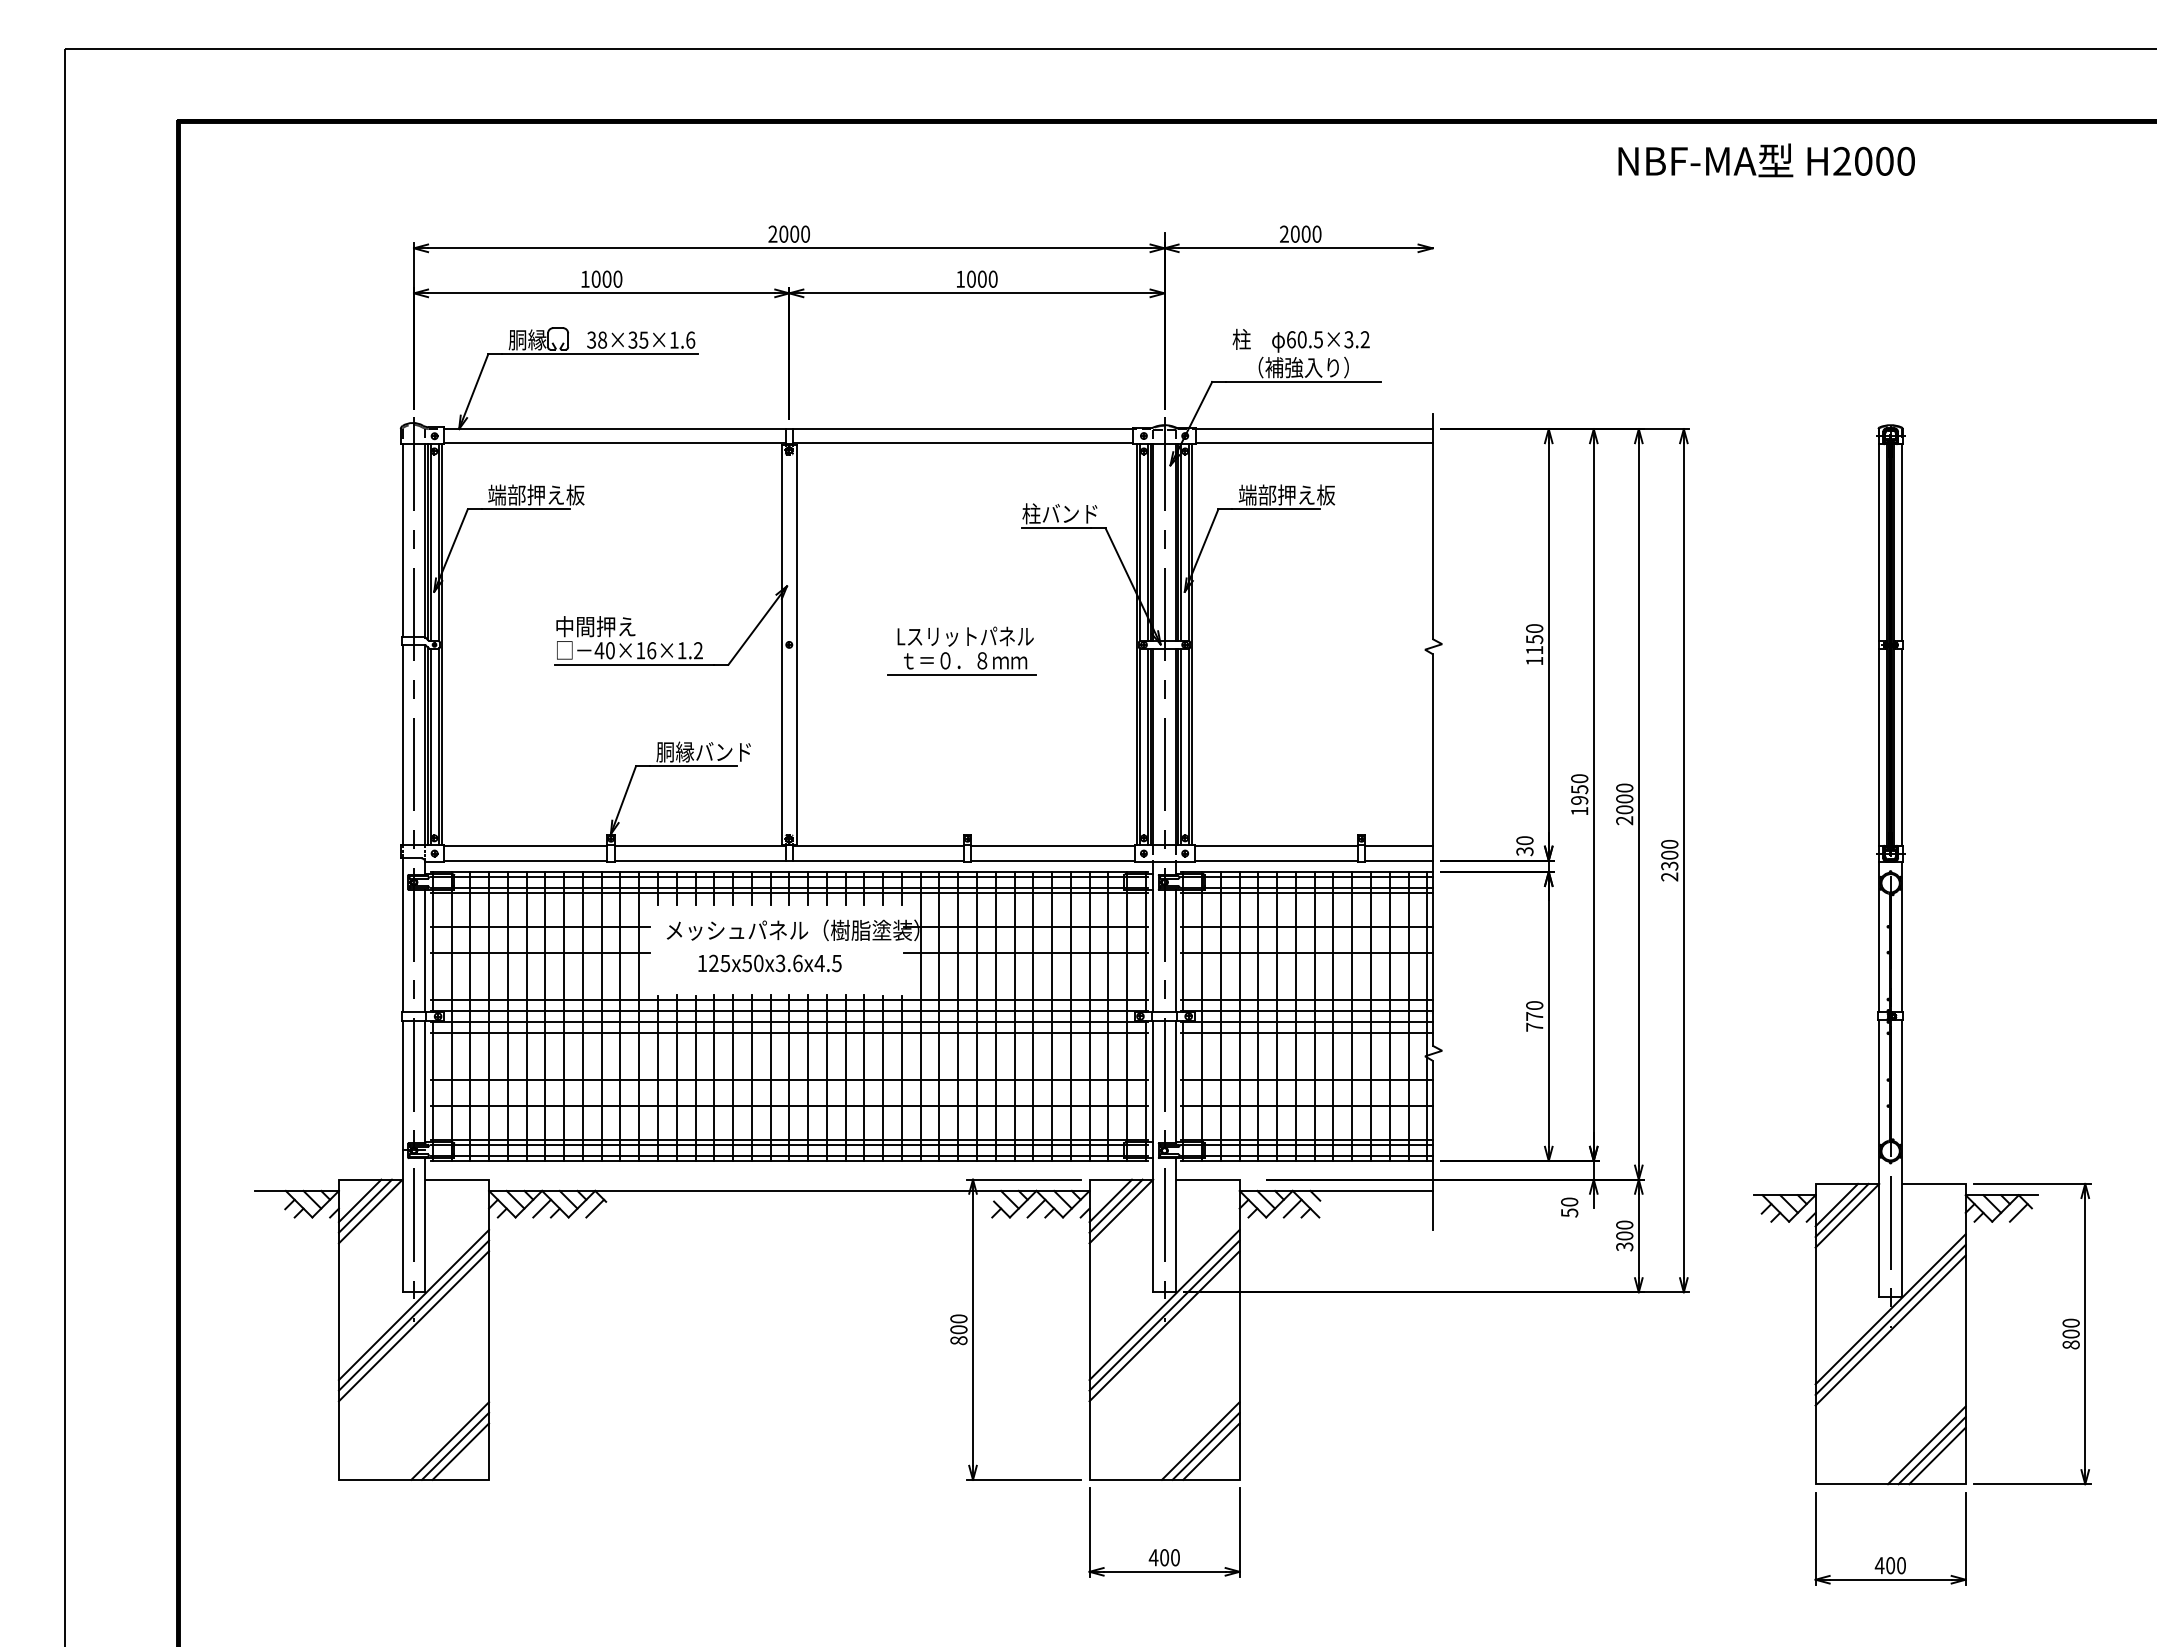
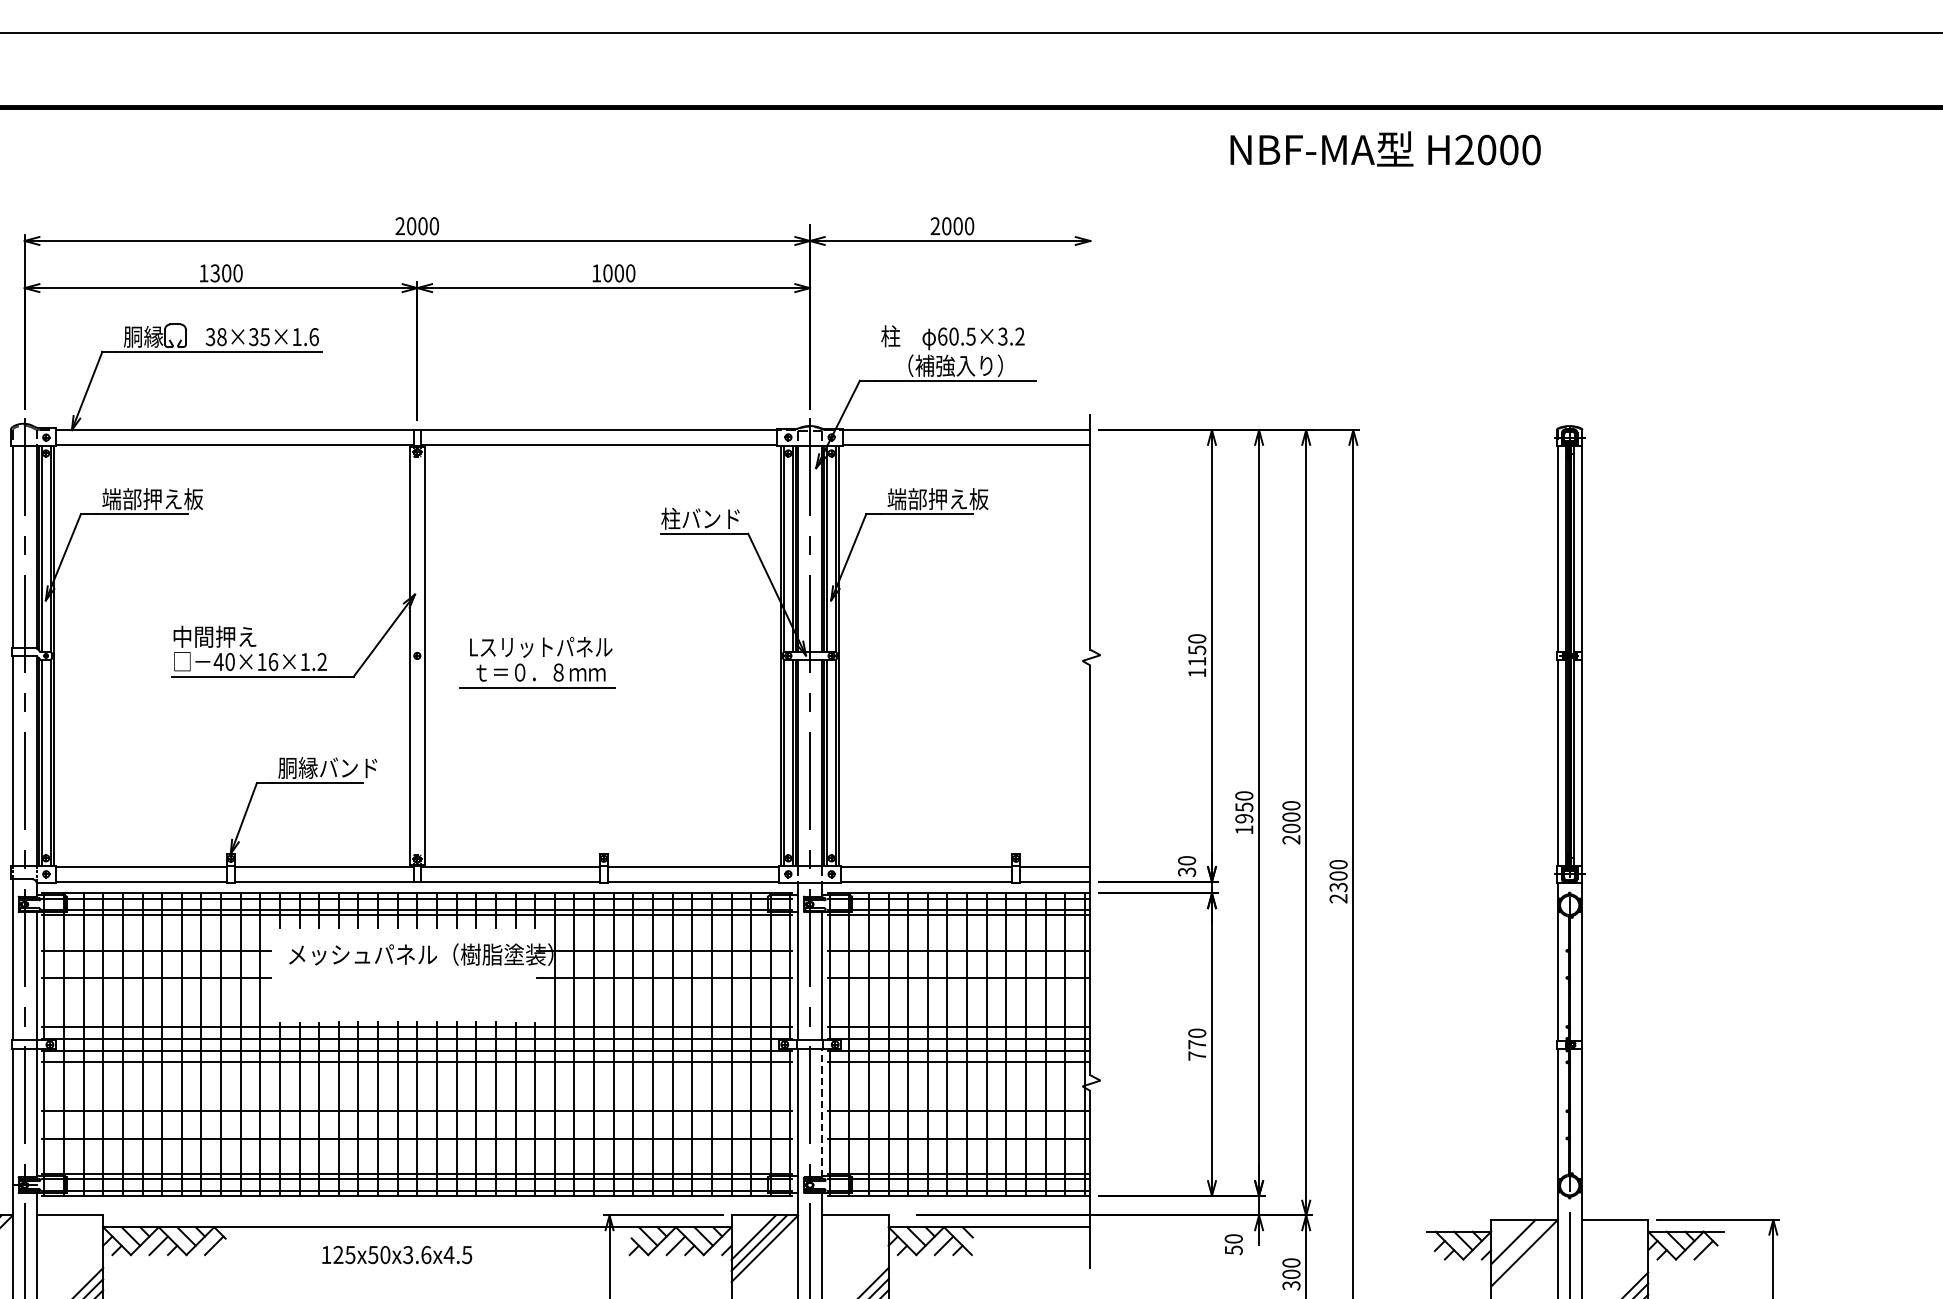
text: (1766, 160) -> (1385, 149), moved
text: (595, 278) -> (214, 272), 1000 -> 1300
part: (967, 645) -> (543, 656), moved
text: (769, 963) -> (396, 1255), moved
line: (1175, 1081) -> (821, 1112), solid -> dashed
line: (1841, 1210) -> (1518, 1247), removed

